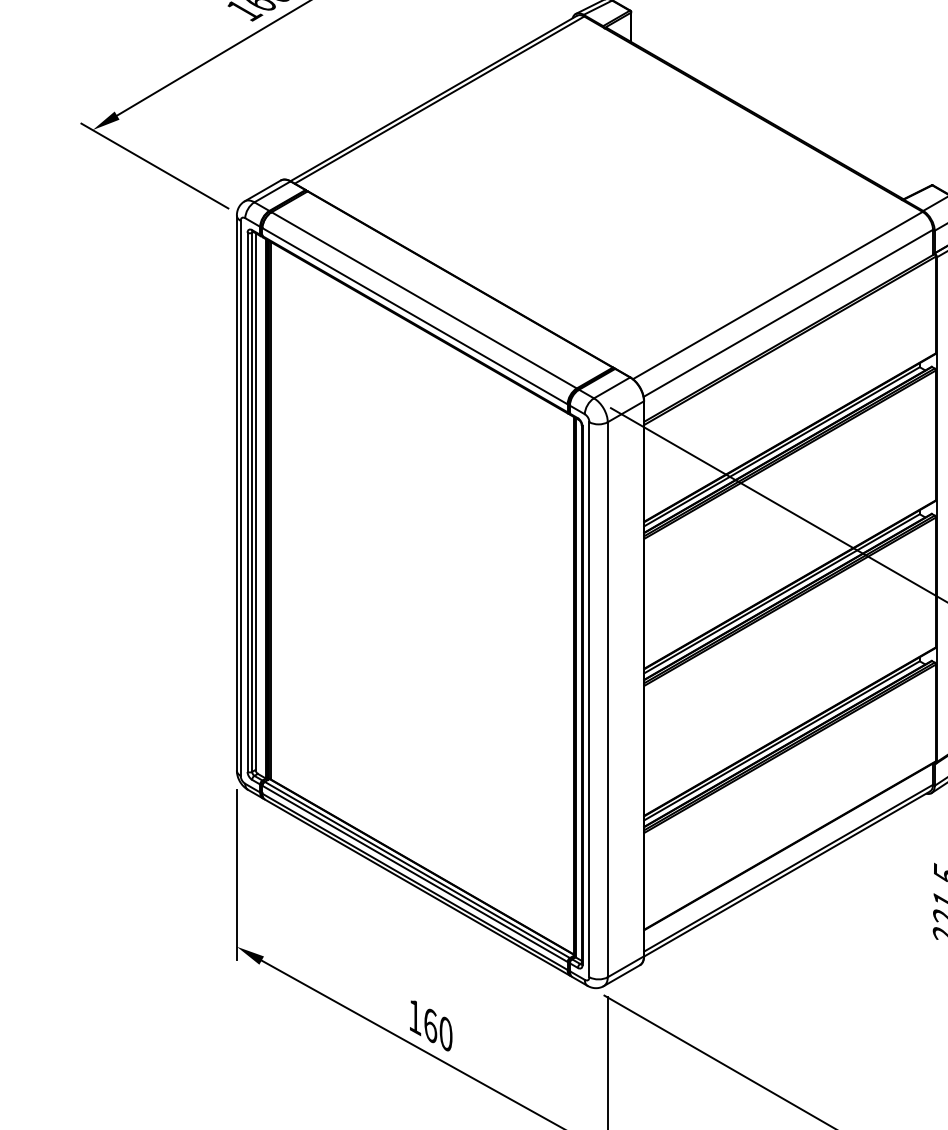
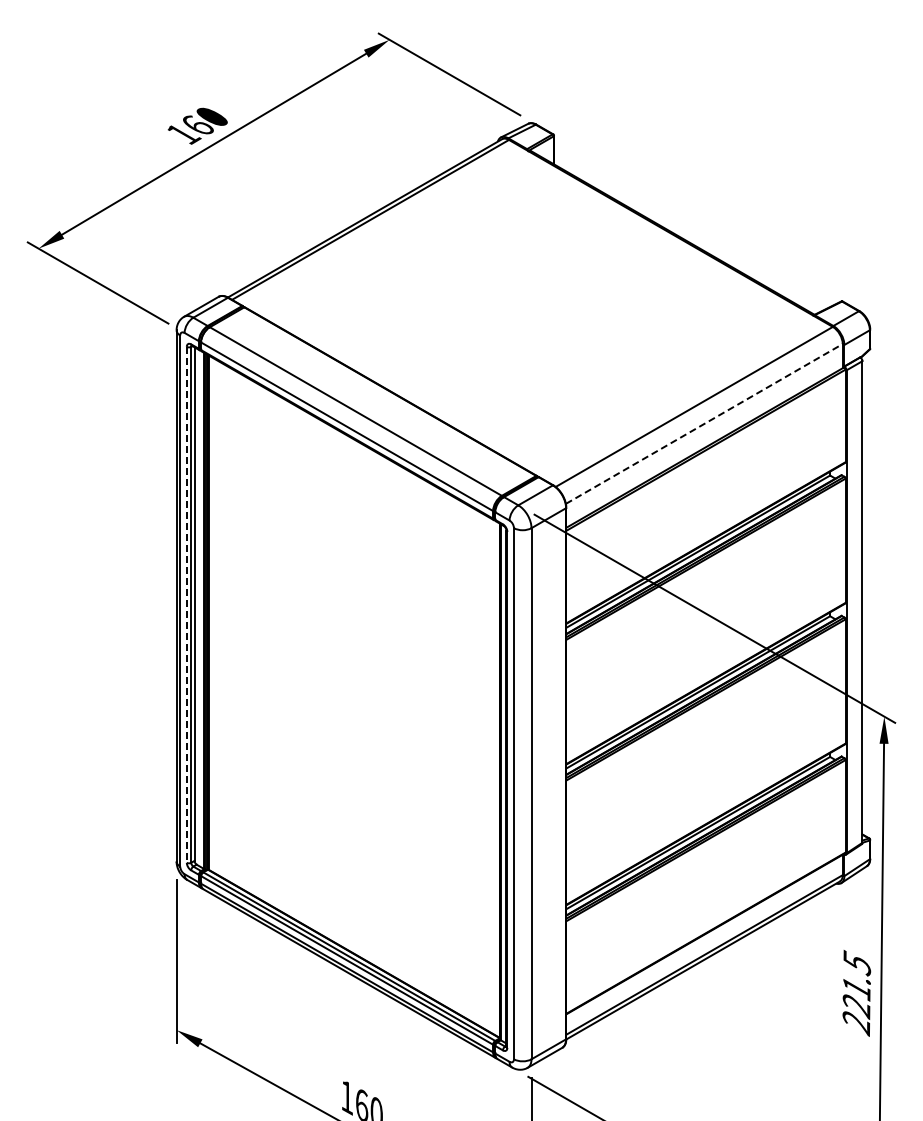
line: (788, 312) -> (704, 423), solid -> dashed
line: (247, 501) -> (186, 604), solid -> dashed

